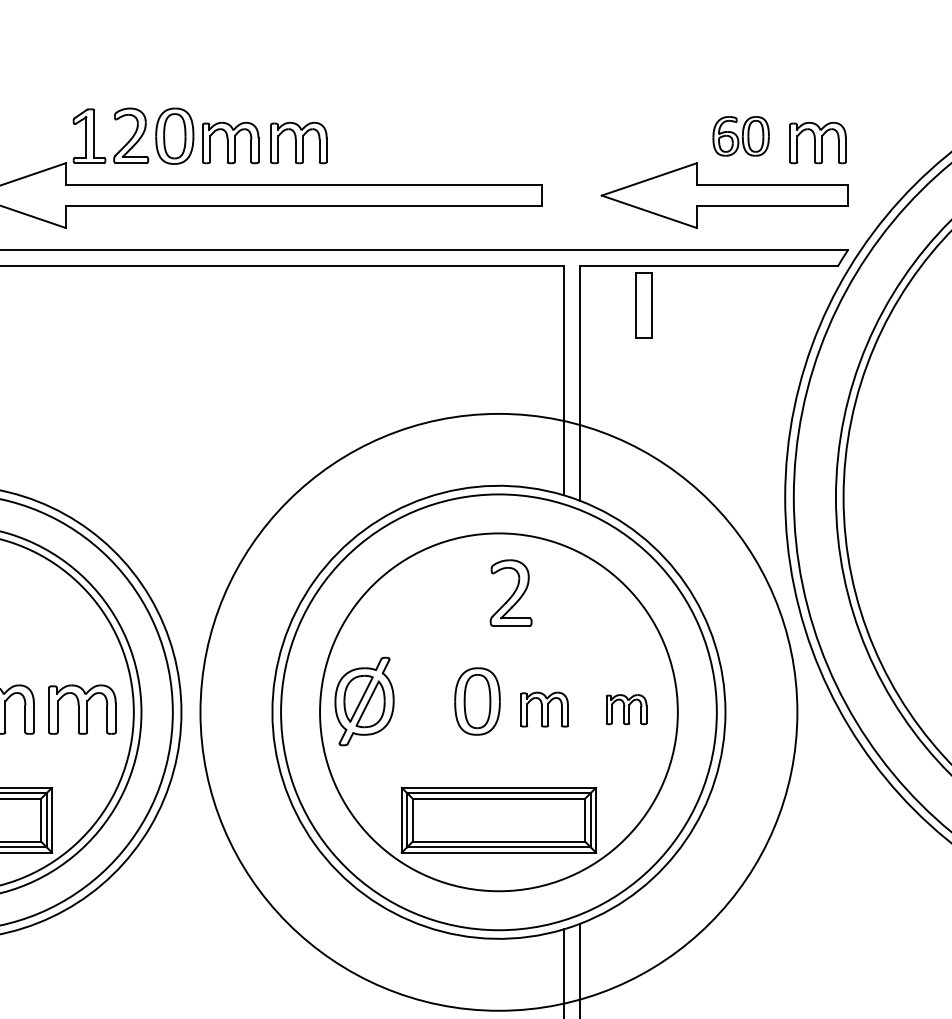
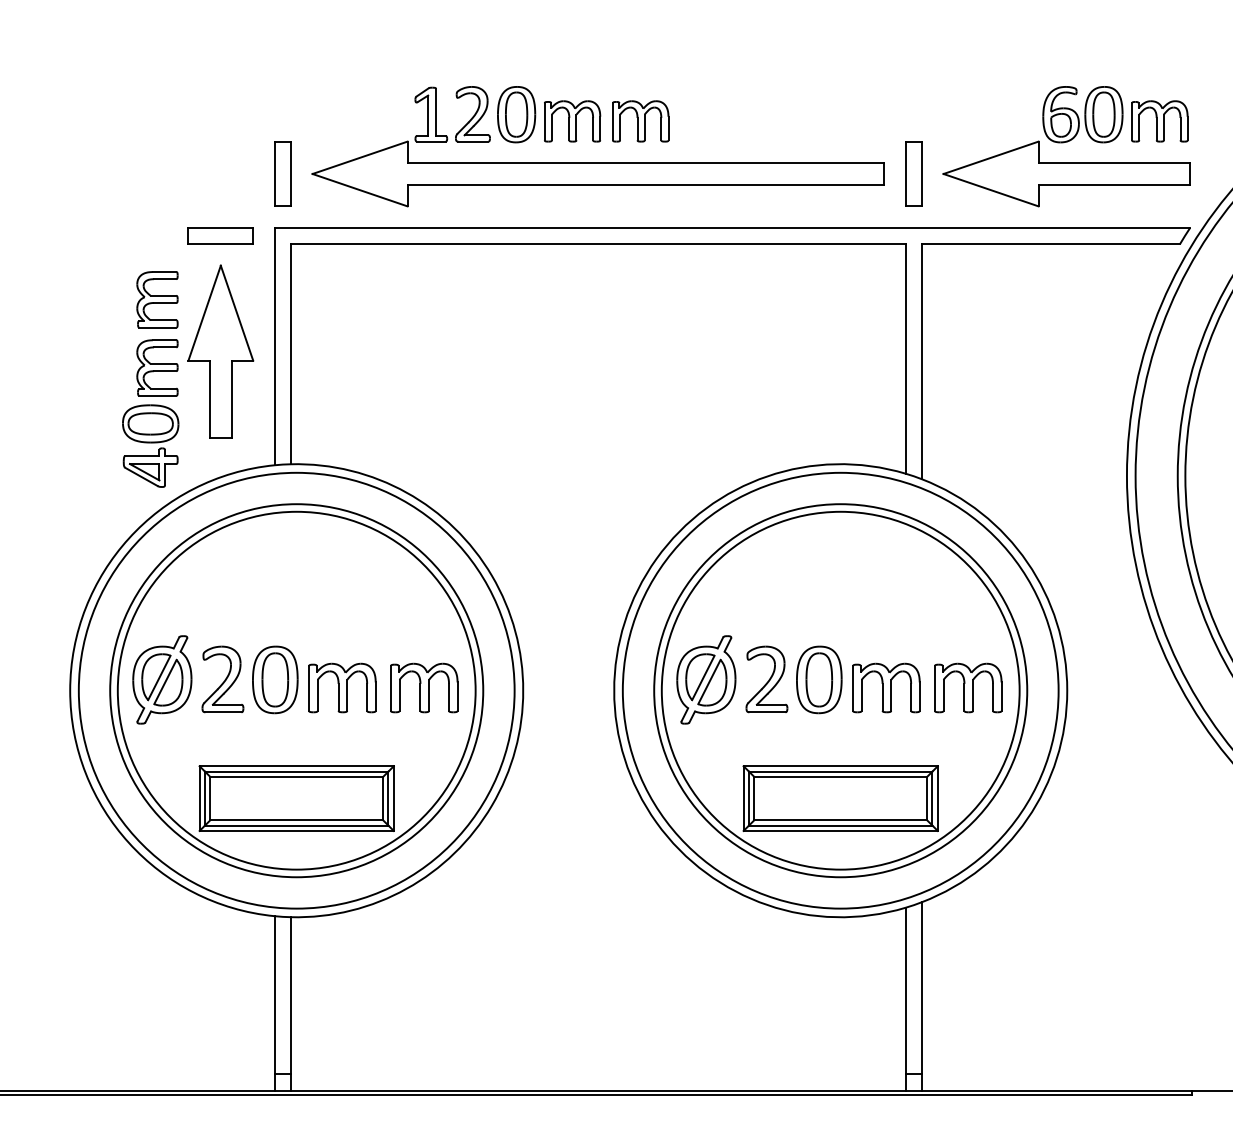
part: (740, 136) -> (1082, 114), size x1.43
part: (643, 305) -> (913, 173), moved
part: (510, 593) -> (766, 679), moved
part: (544, 709) -> (886, 687), size x1.43
part: (626, 709) -> (968, 687), size x1.67
circle: (498, 712) -> (840, 690), size x0.62

